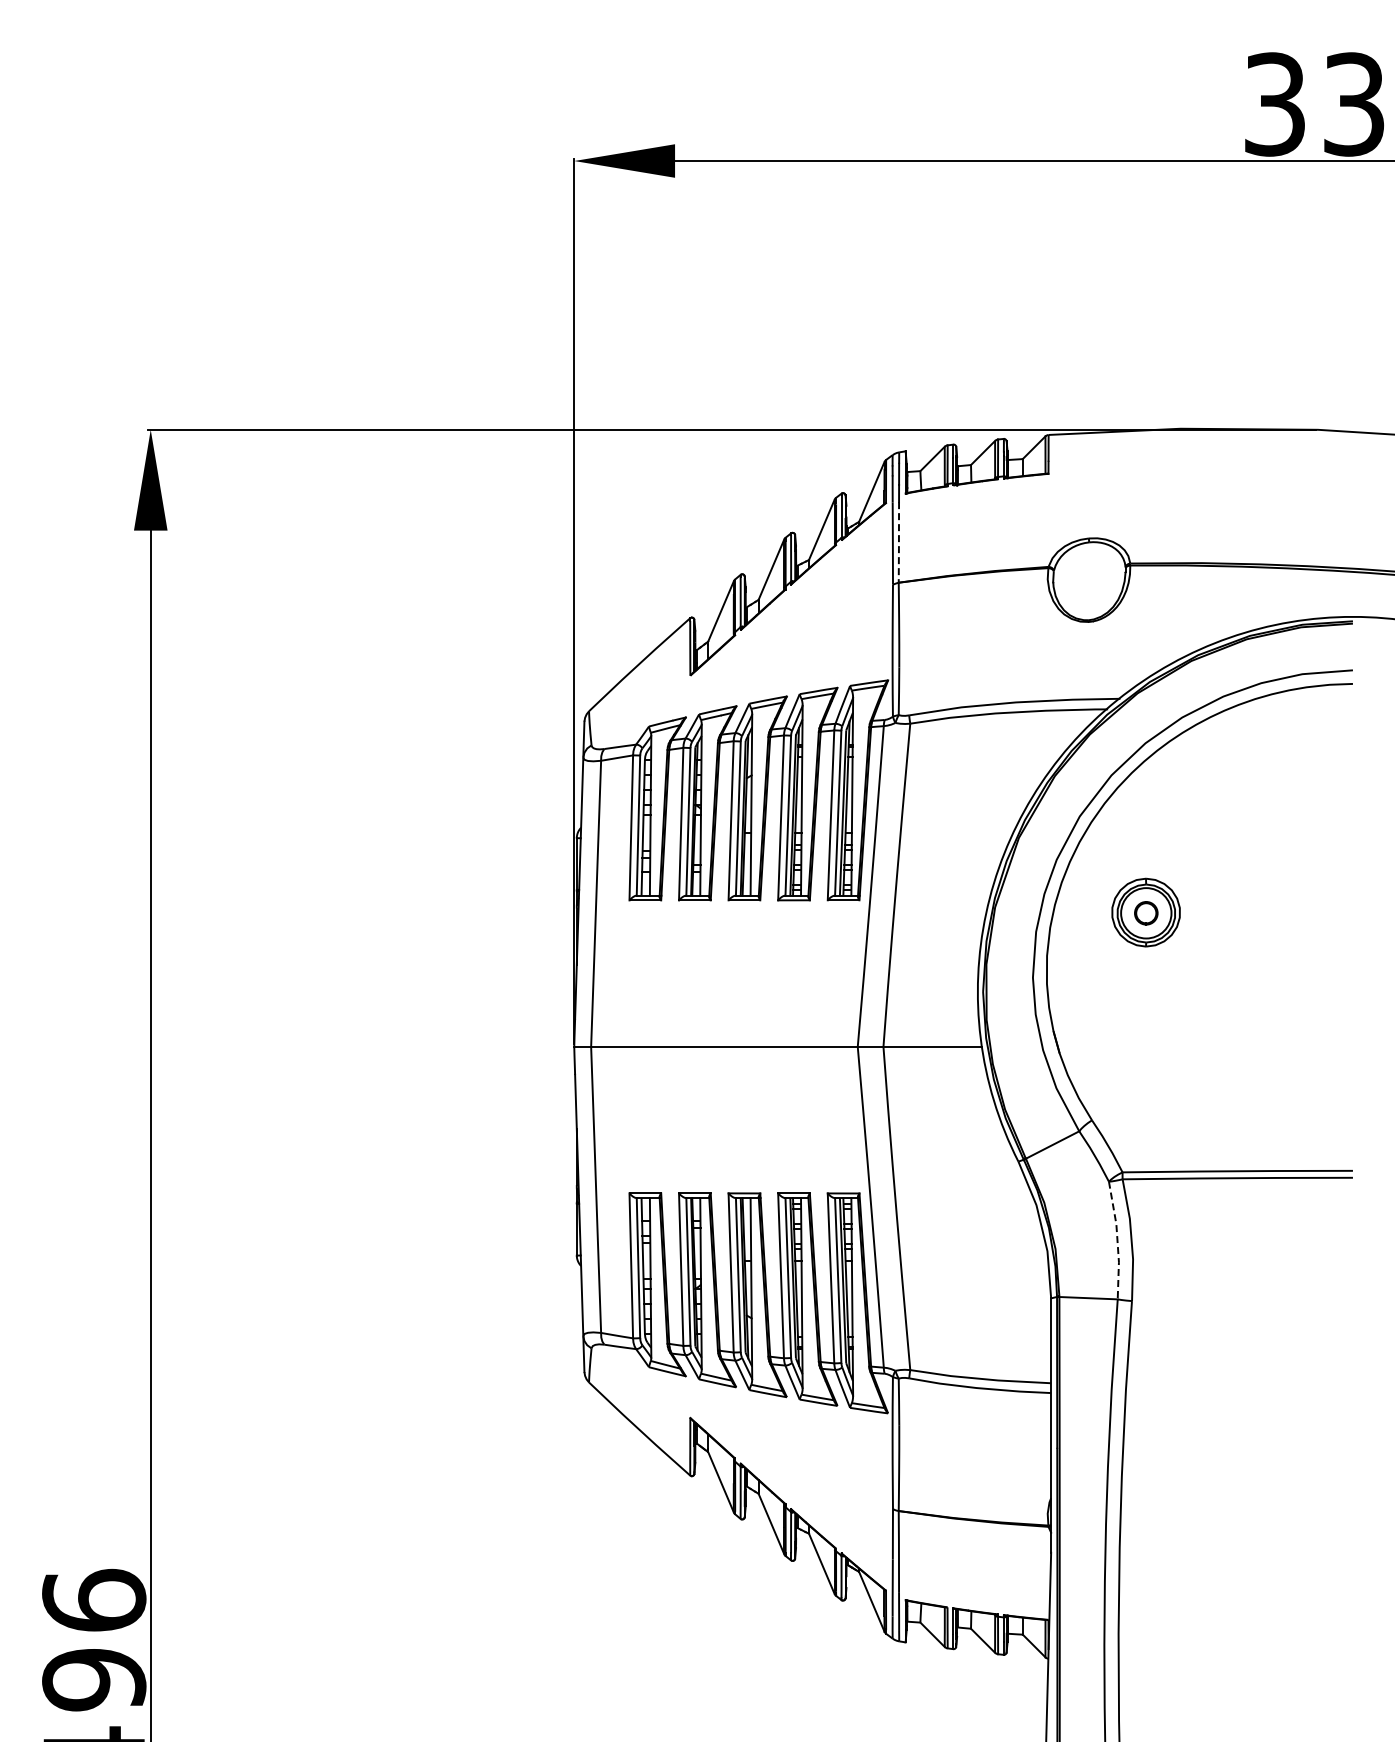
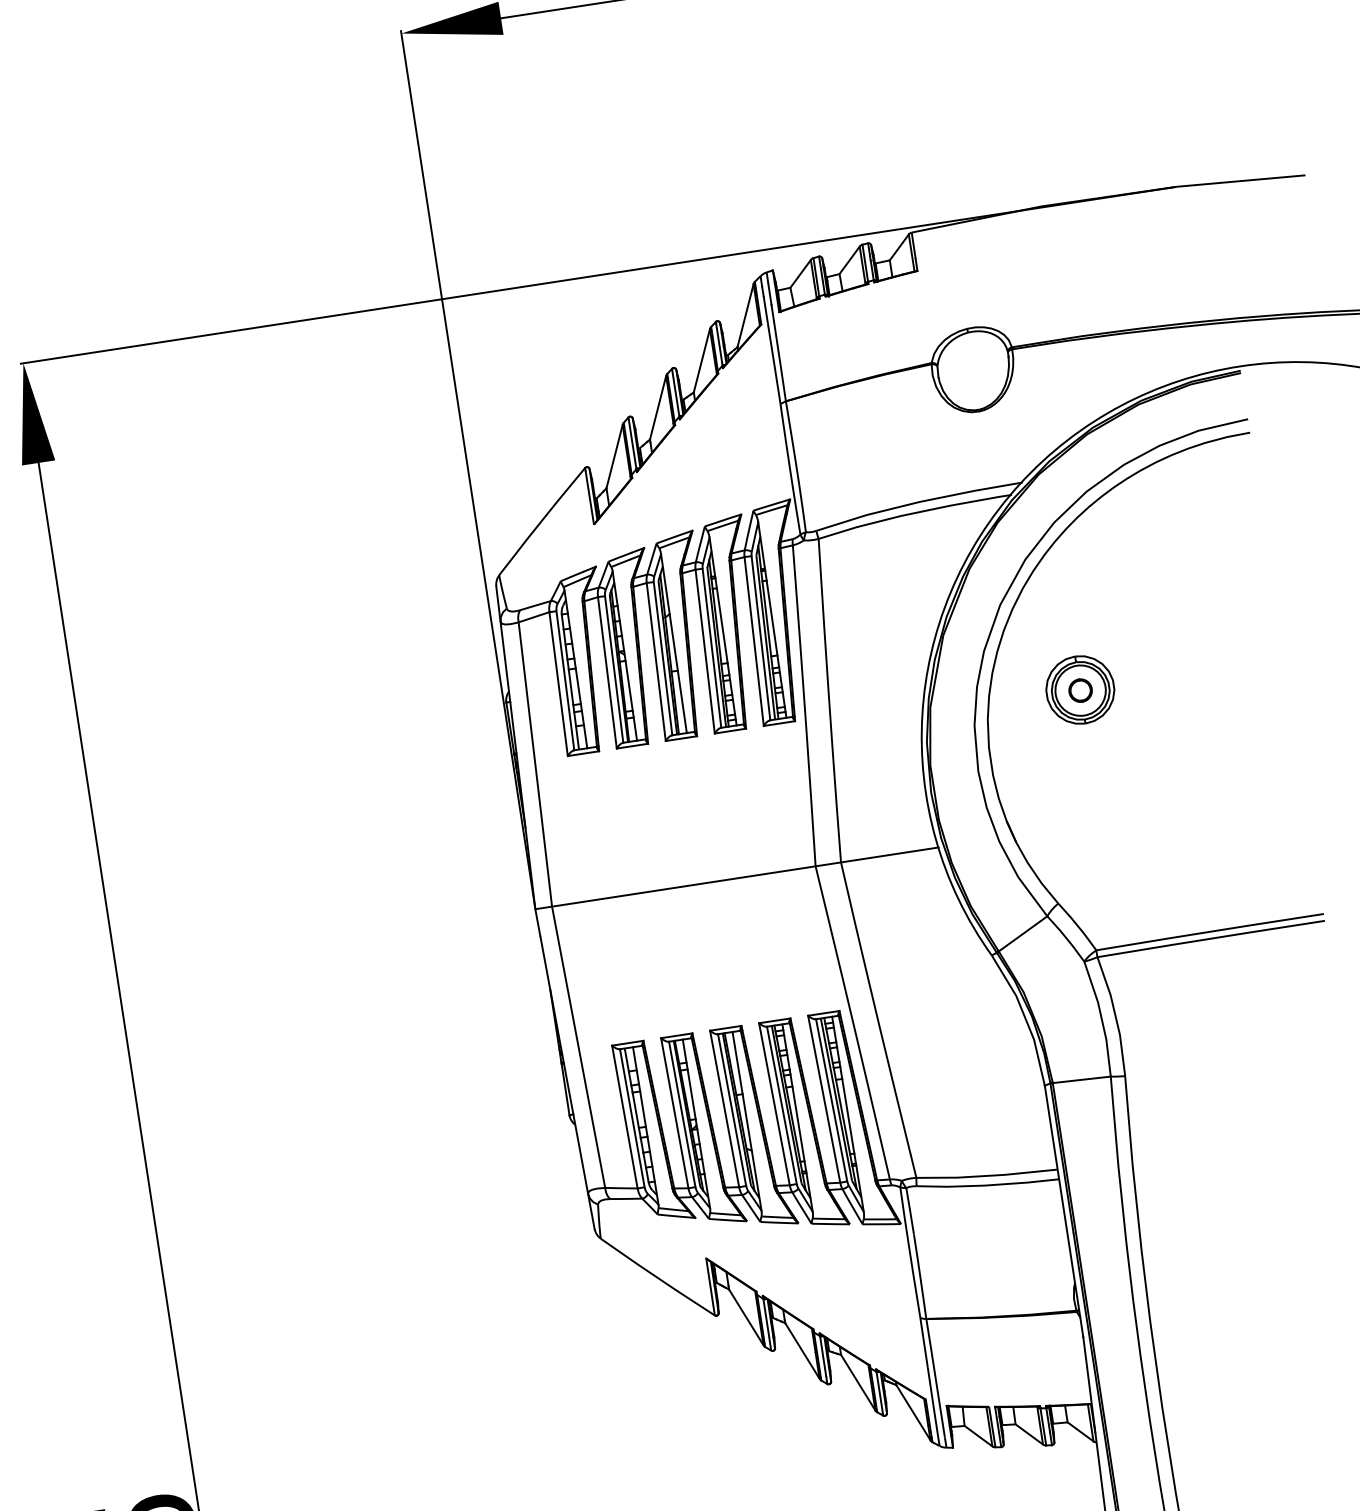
line: (898, 542) -> (779, 361), dashed -> solid
line: (1117, 1240) -> (1101, 1018), dashed -> solid

